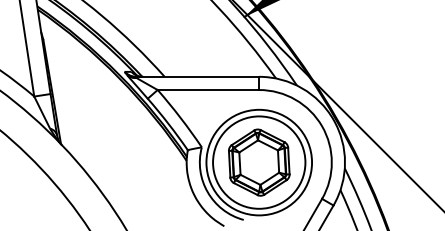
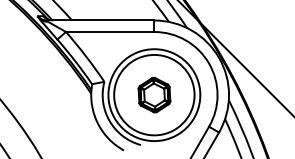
part: (259, 162) -> (154, 95), size x0.6

